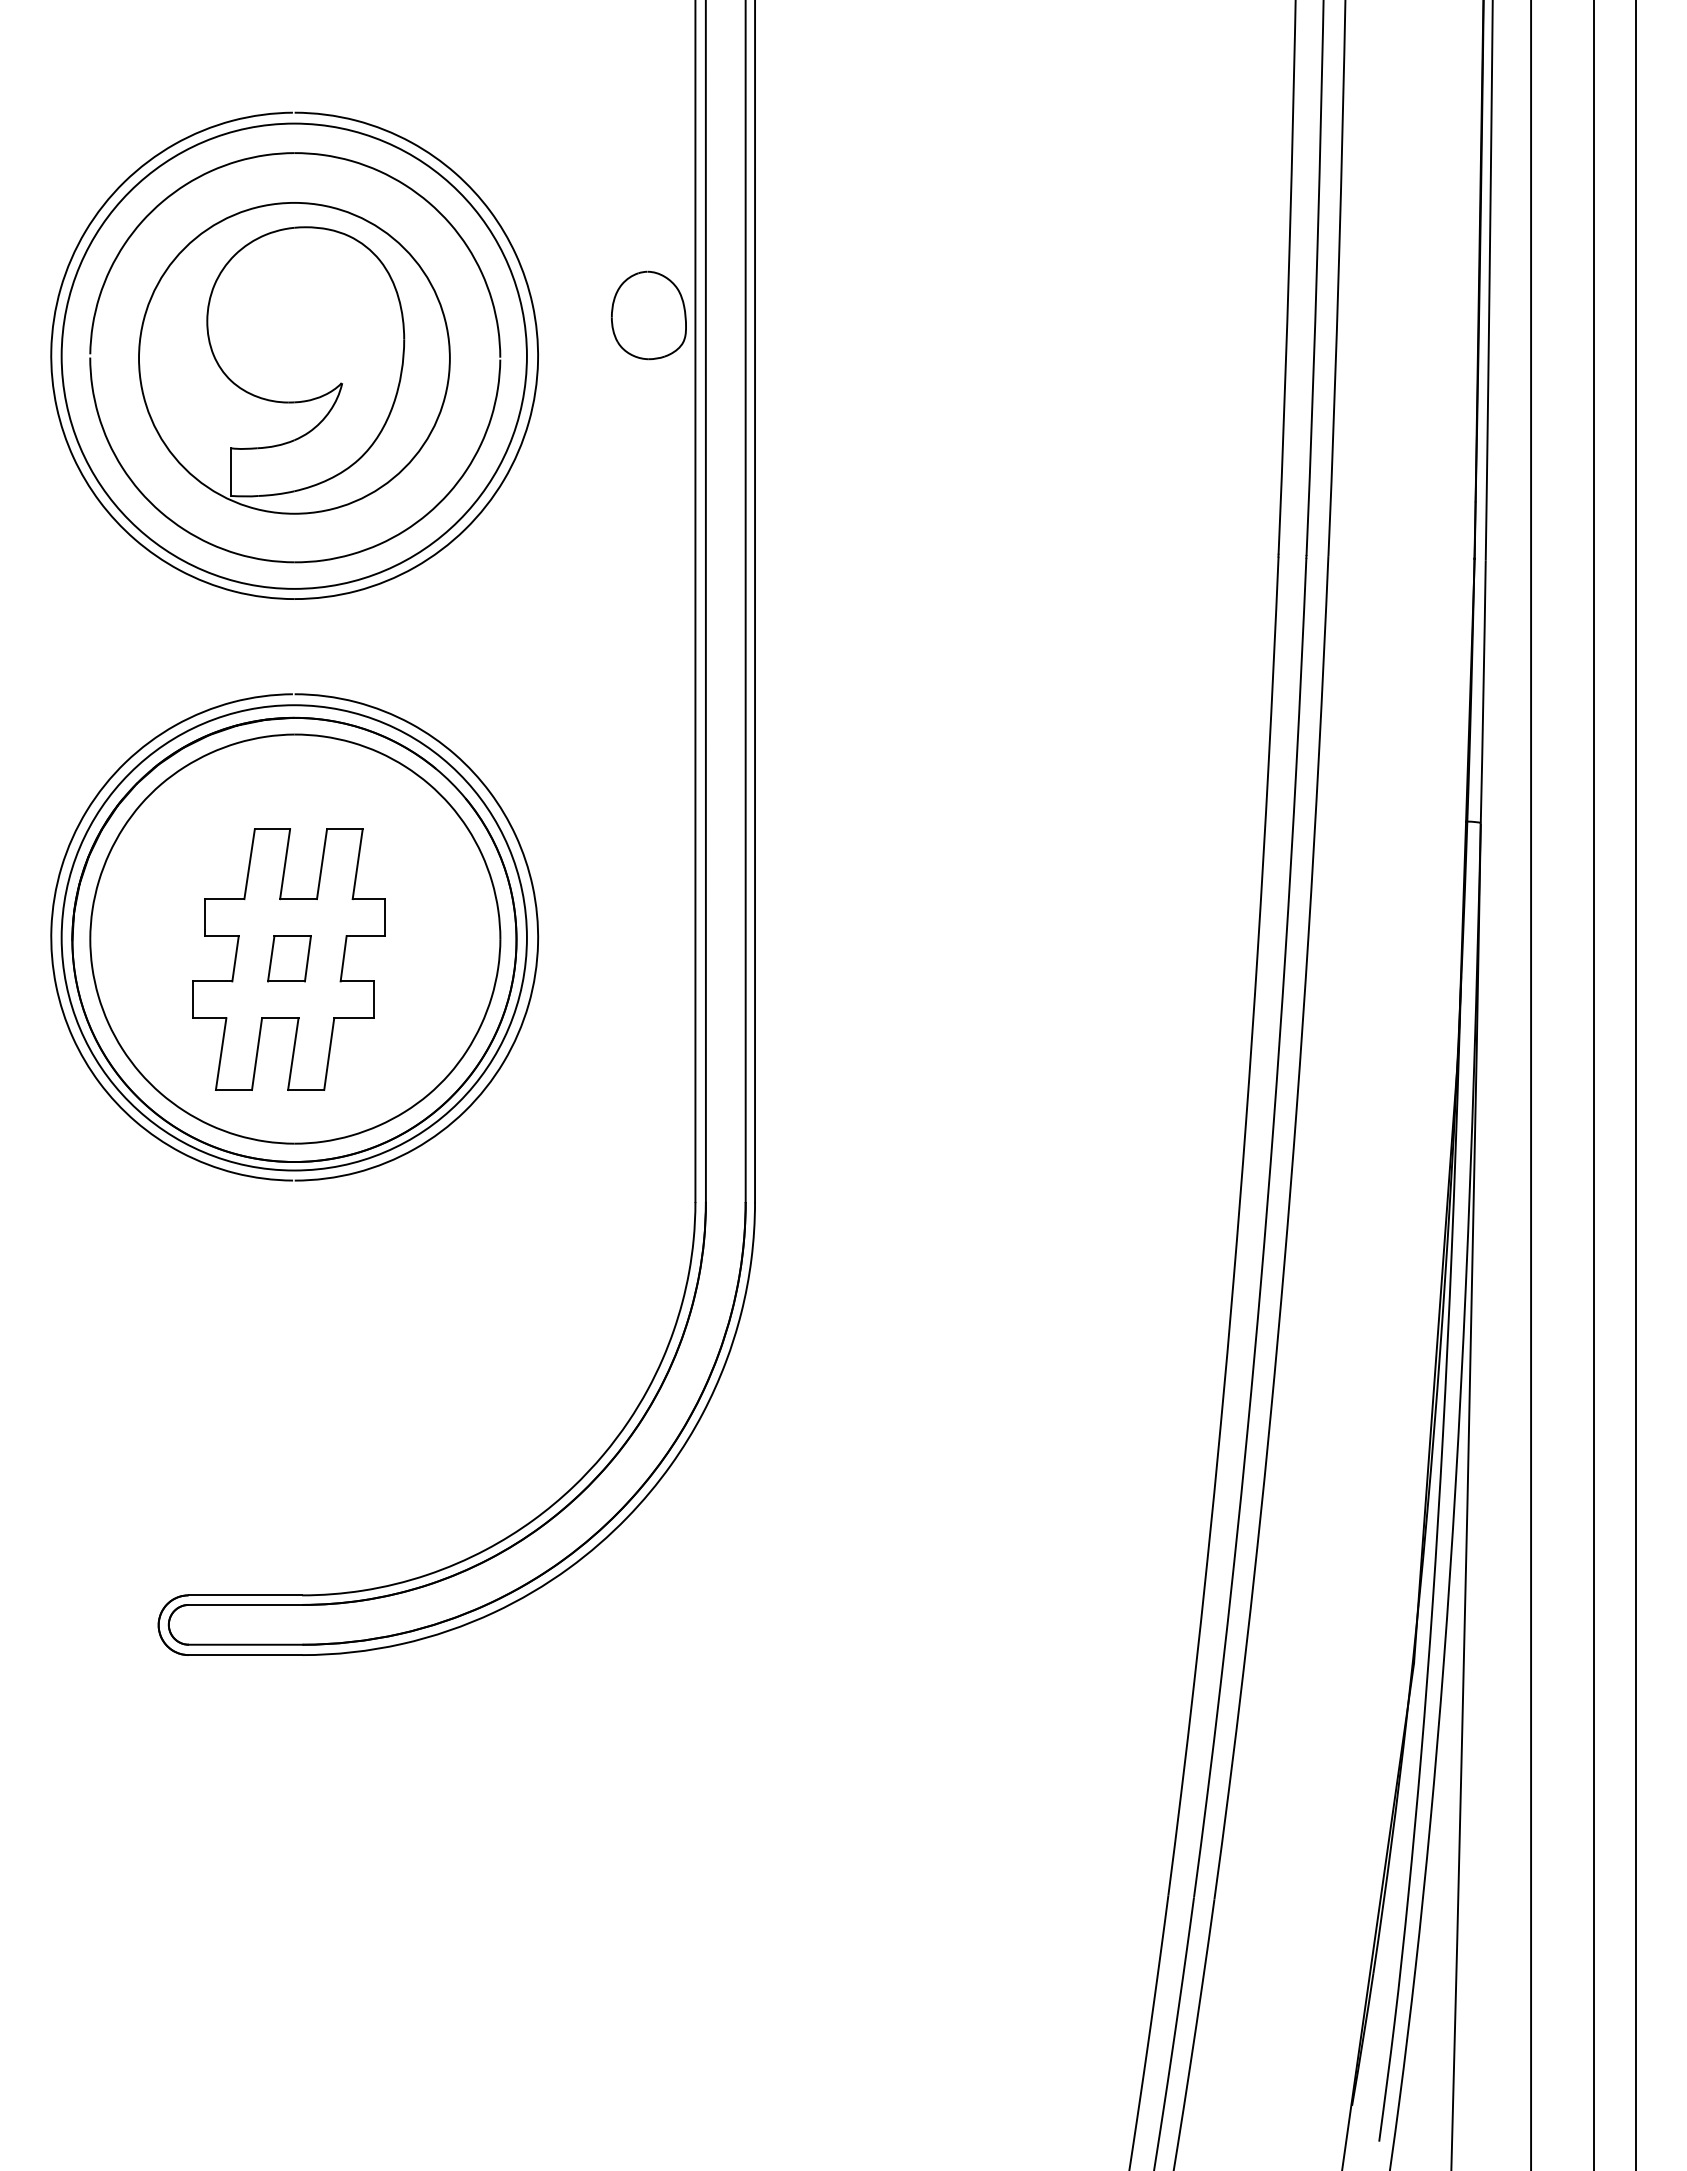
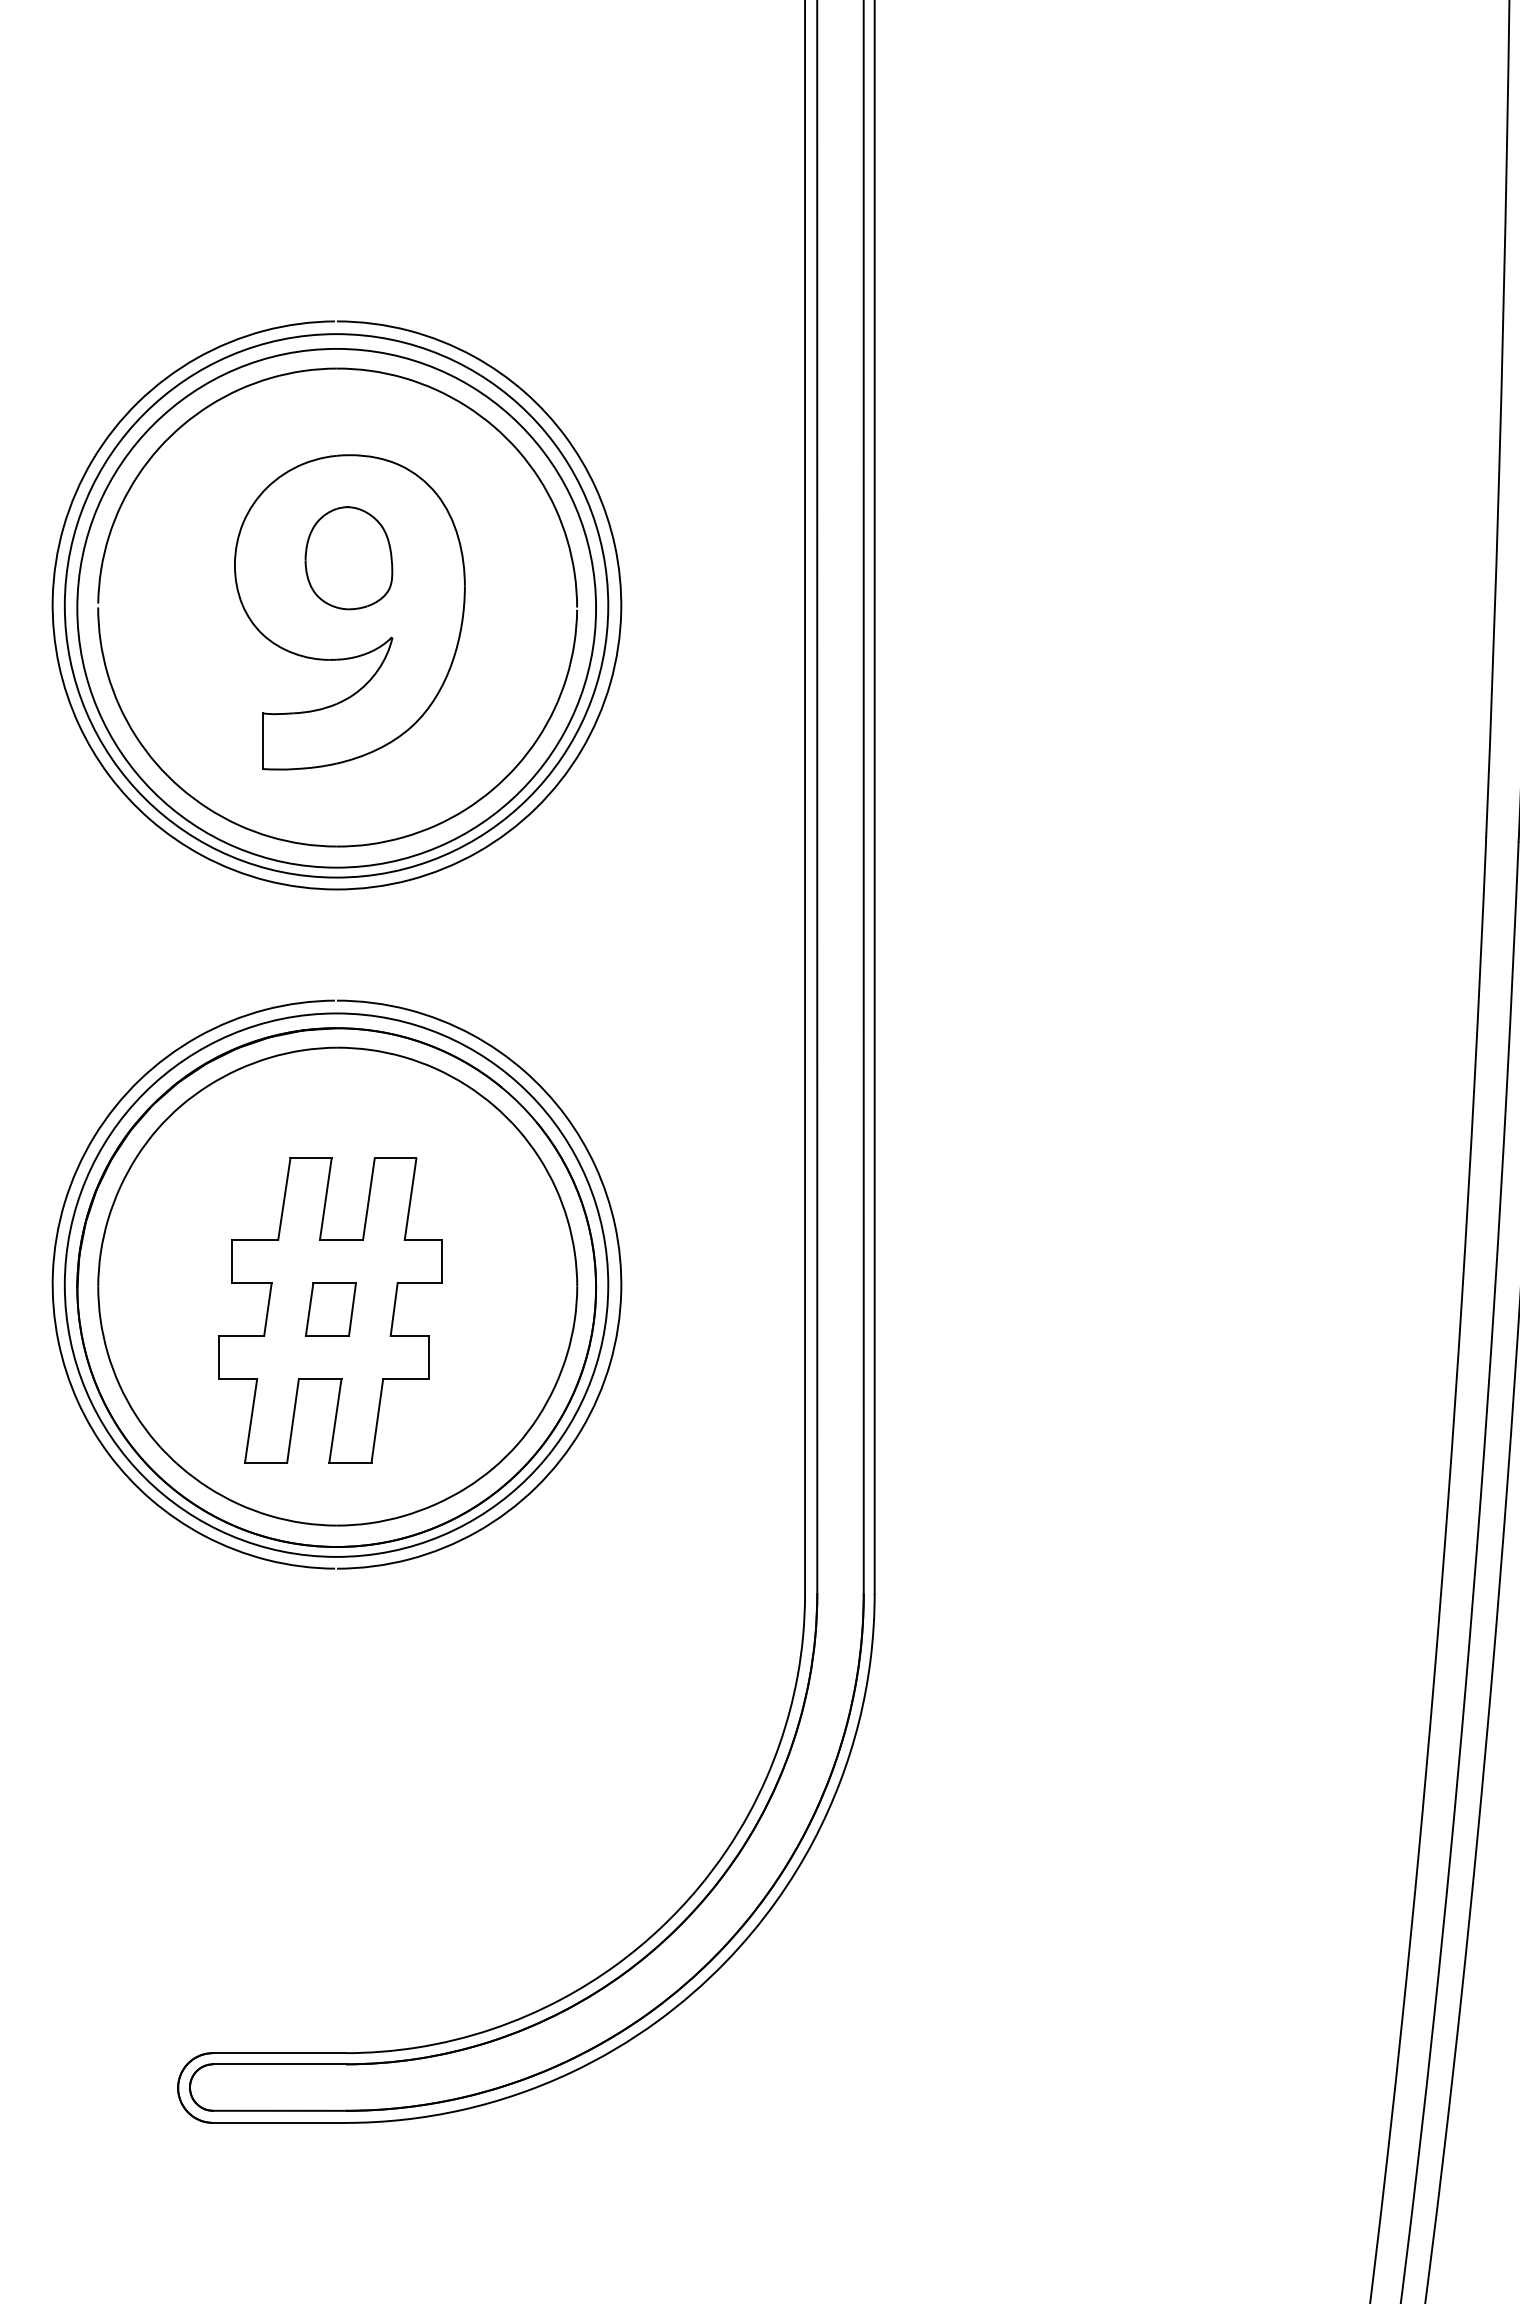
part: (648, 315) -> (348, 558), moved
circle: (294, 358) -> (336, 608), size x1.43

